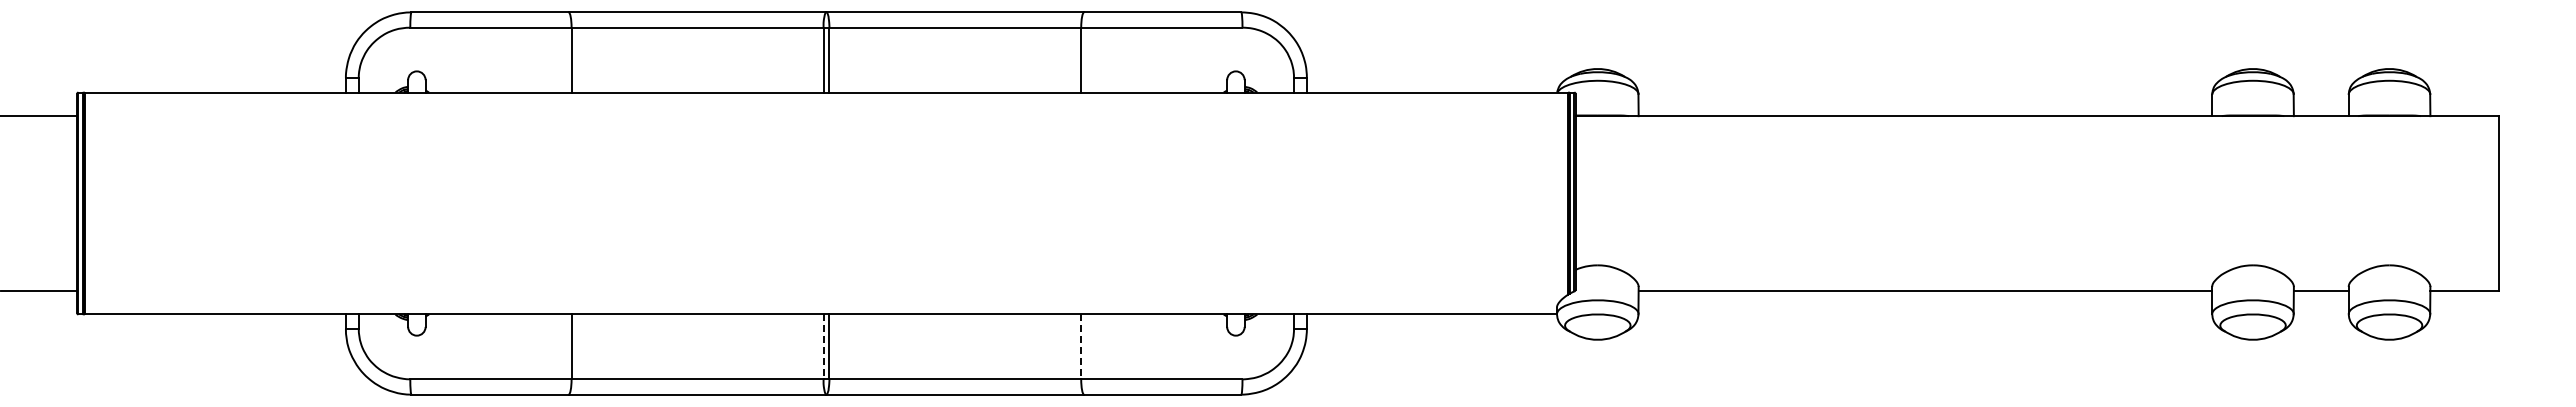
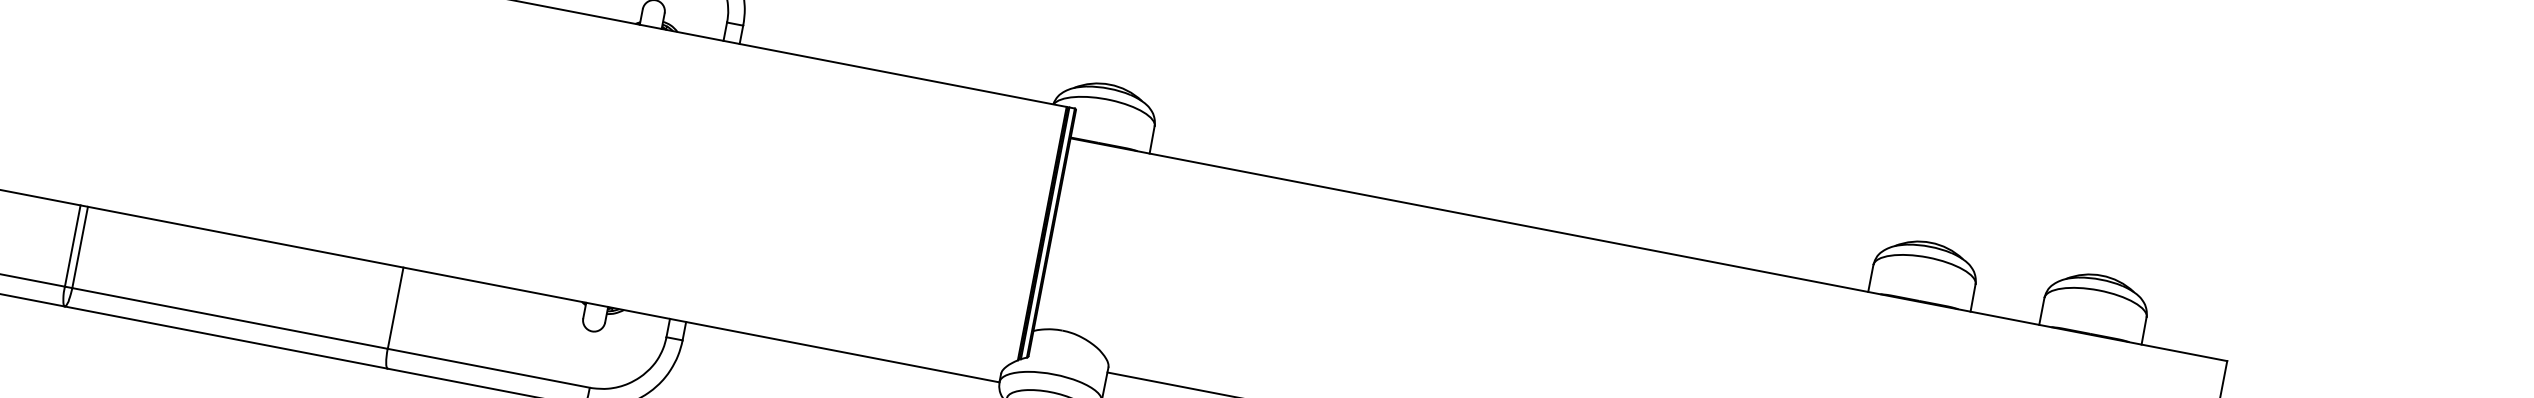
line: (823, 347) -> (72, 246), dashed -> solid
line: (1081, 347) -> (395, 308), dashed -> solid

